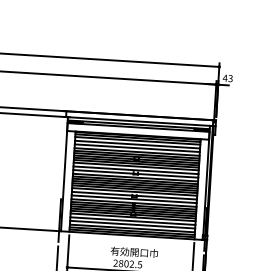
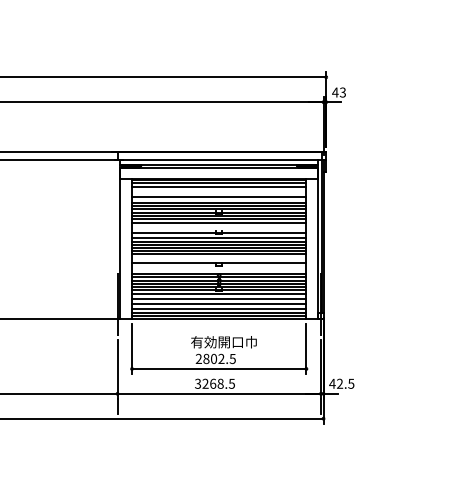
line: (137, 144) -> (219, 192), removed
line: (136, 170) -> (219, 228), removed
line: (134, 192) -> (219, 258), removed
line: (134, 199) -> (219, 268), removed

